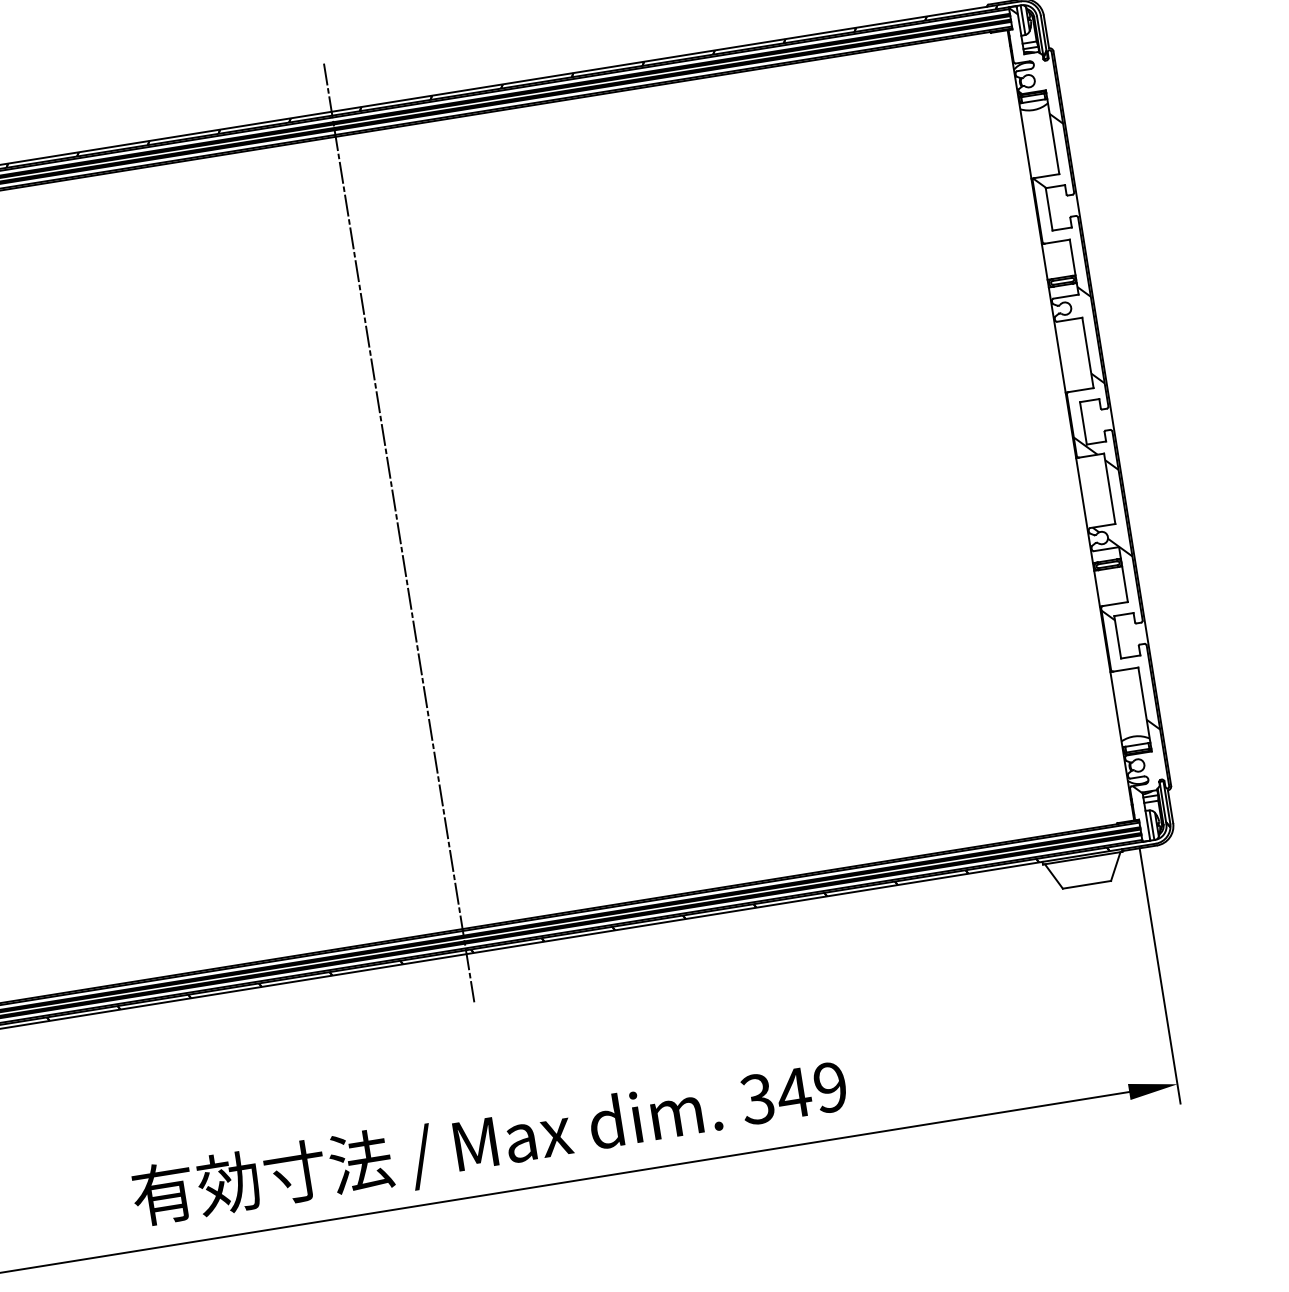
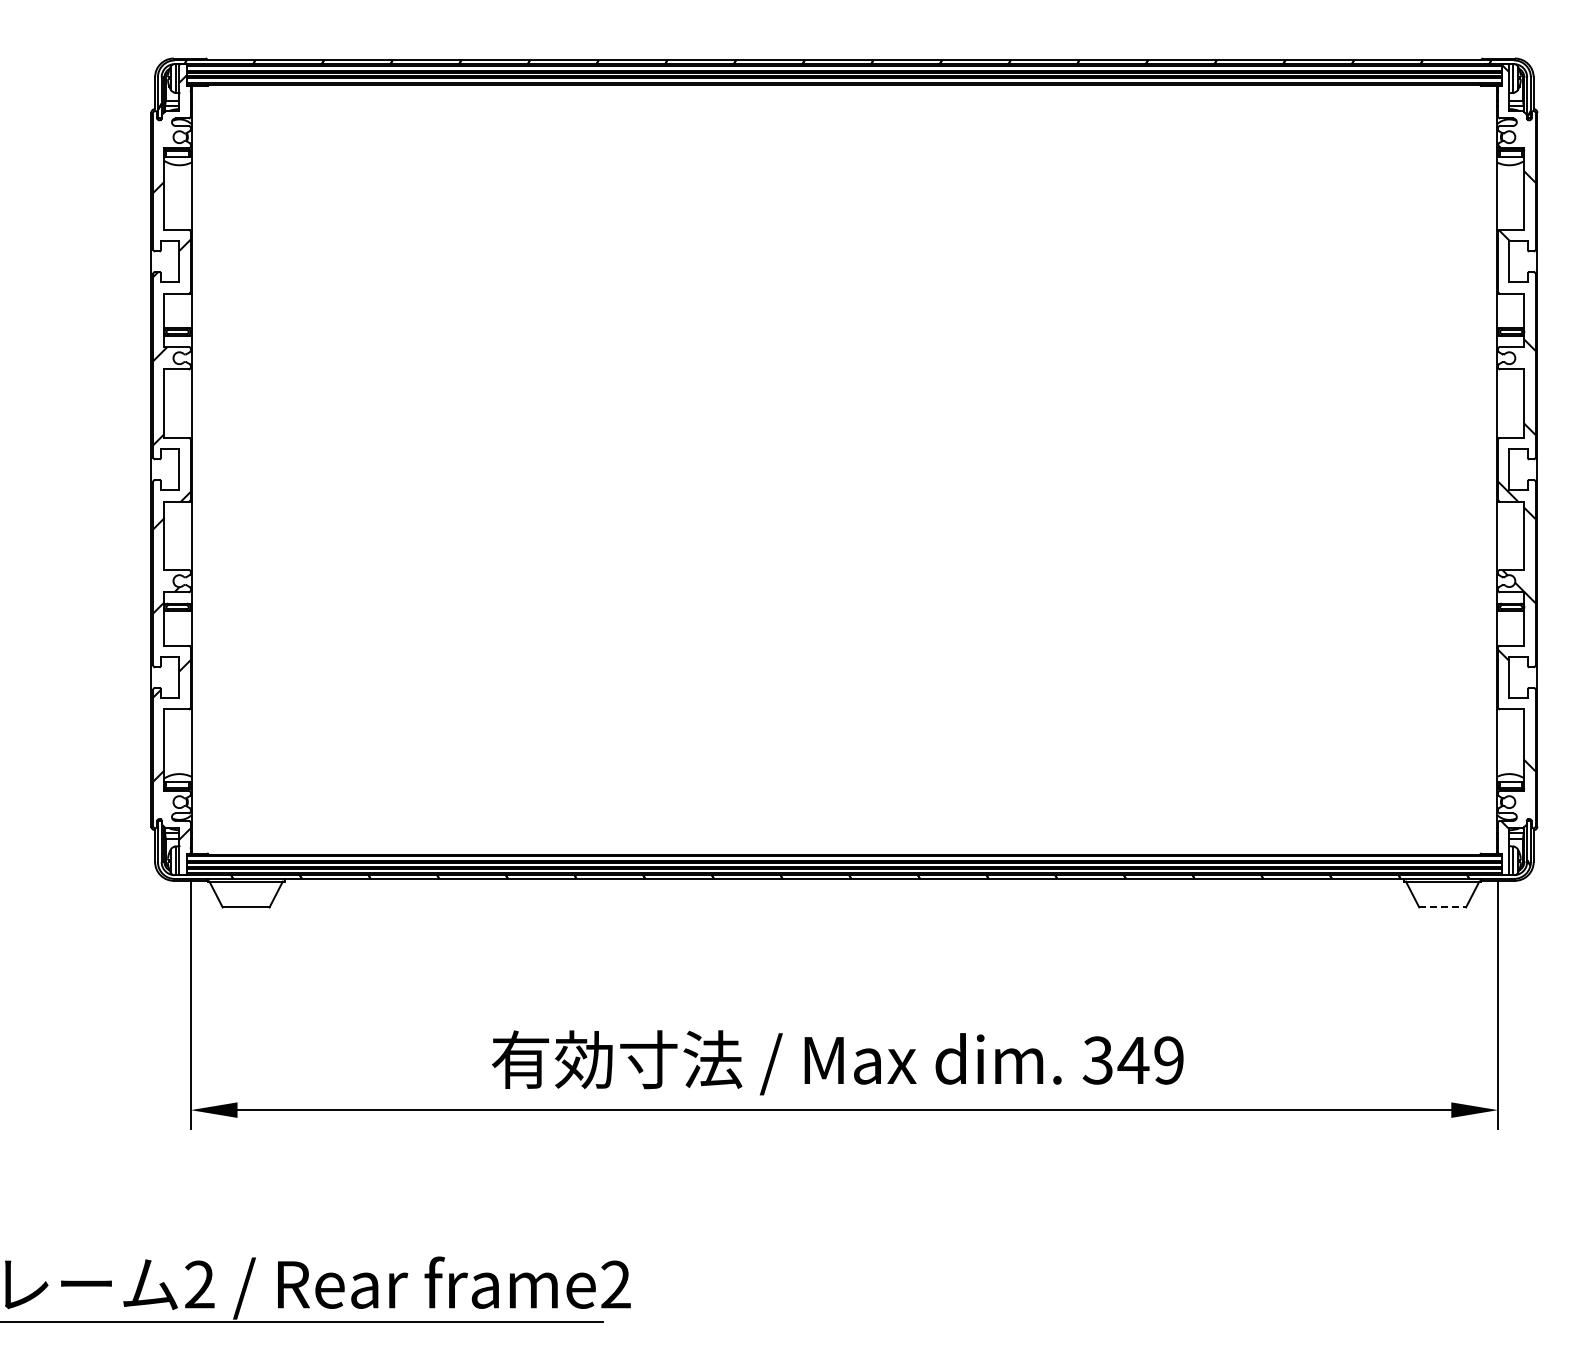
line: (399, 532) -> (844, 469), removed
line: (1087, 884) -> (1443, 907), solid -> dashed

